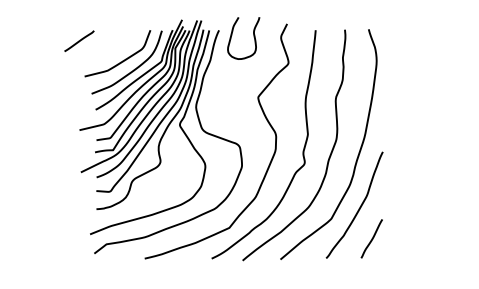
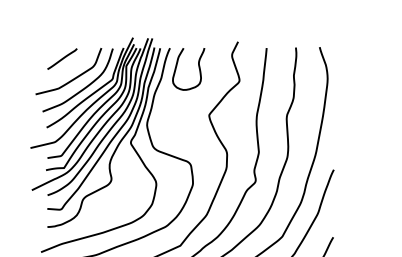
curve: (253, 37) -> (198, 68), moved
line: (79, 40) -> (62, 58), moved

